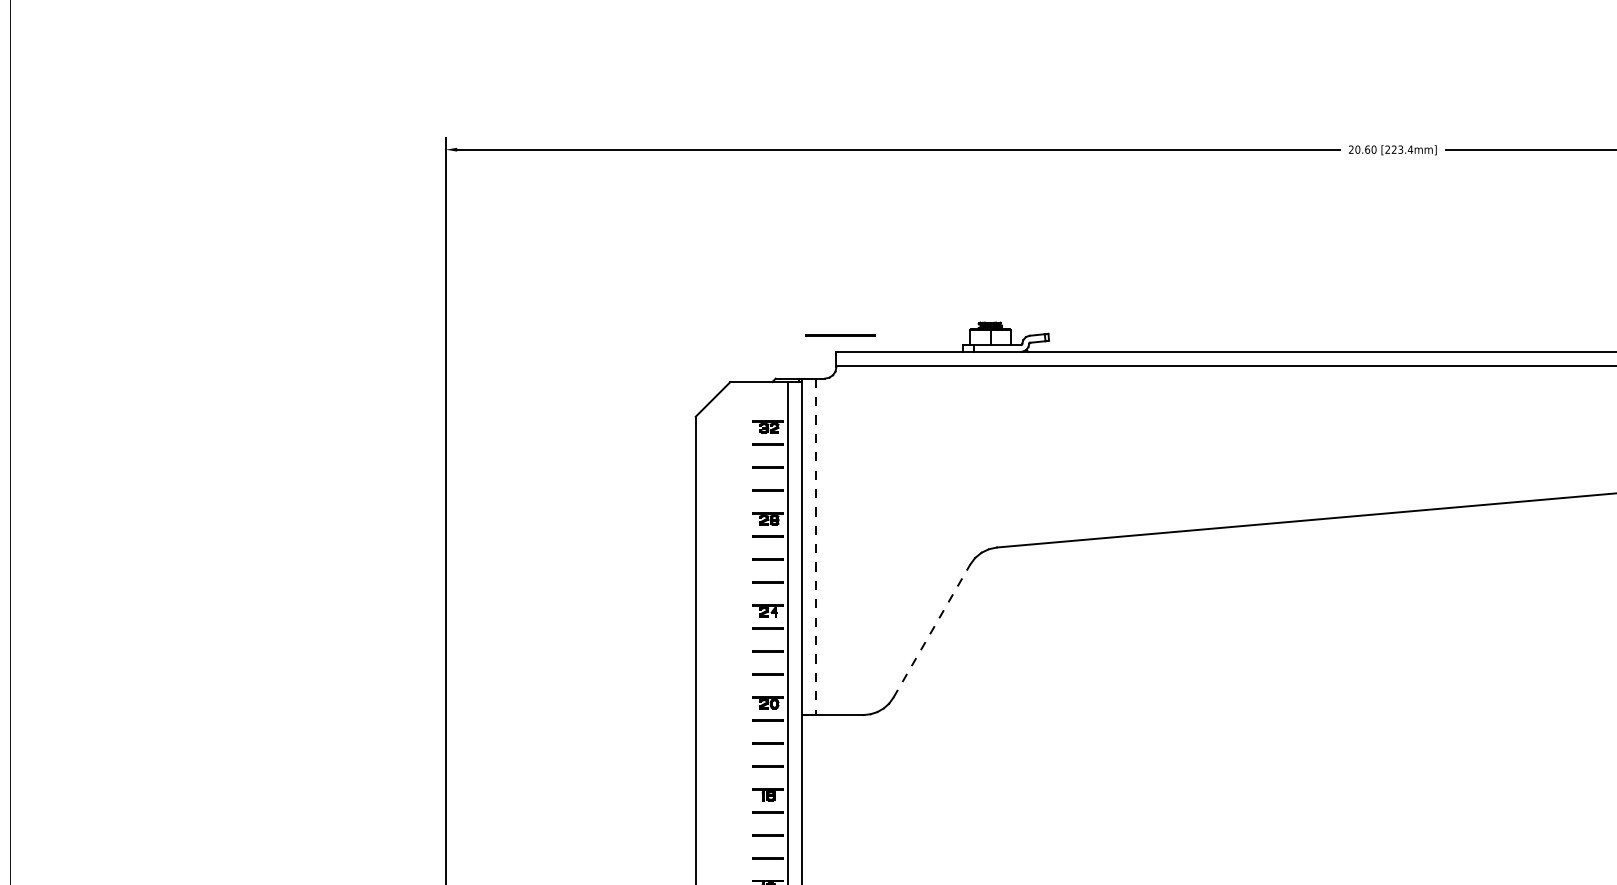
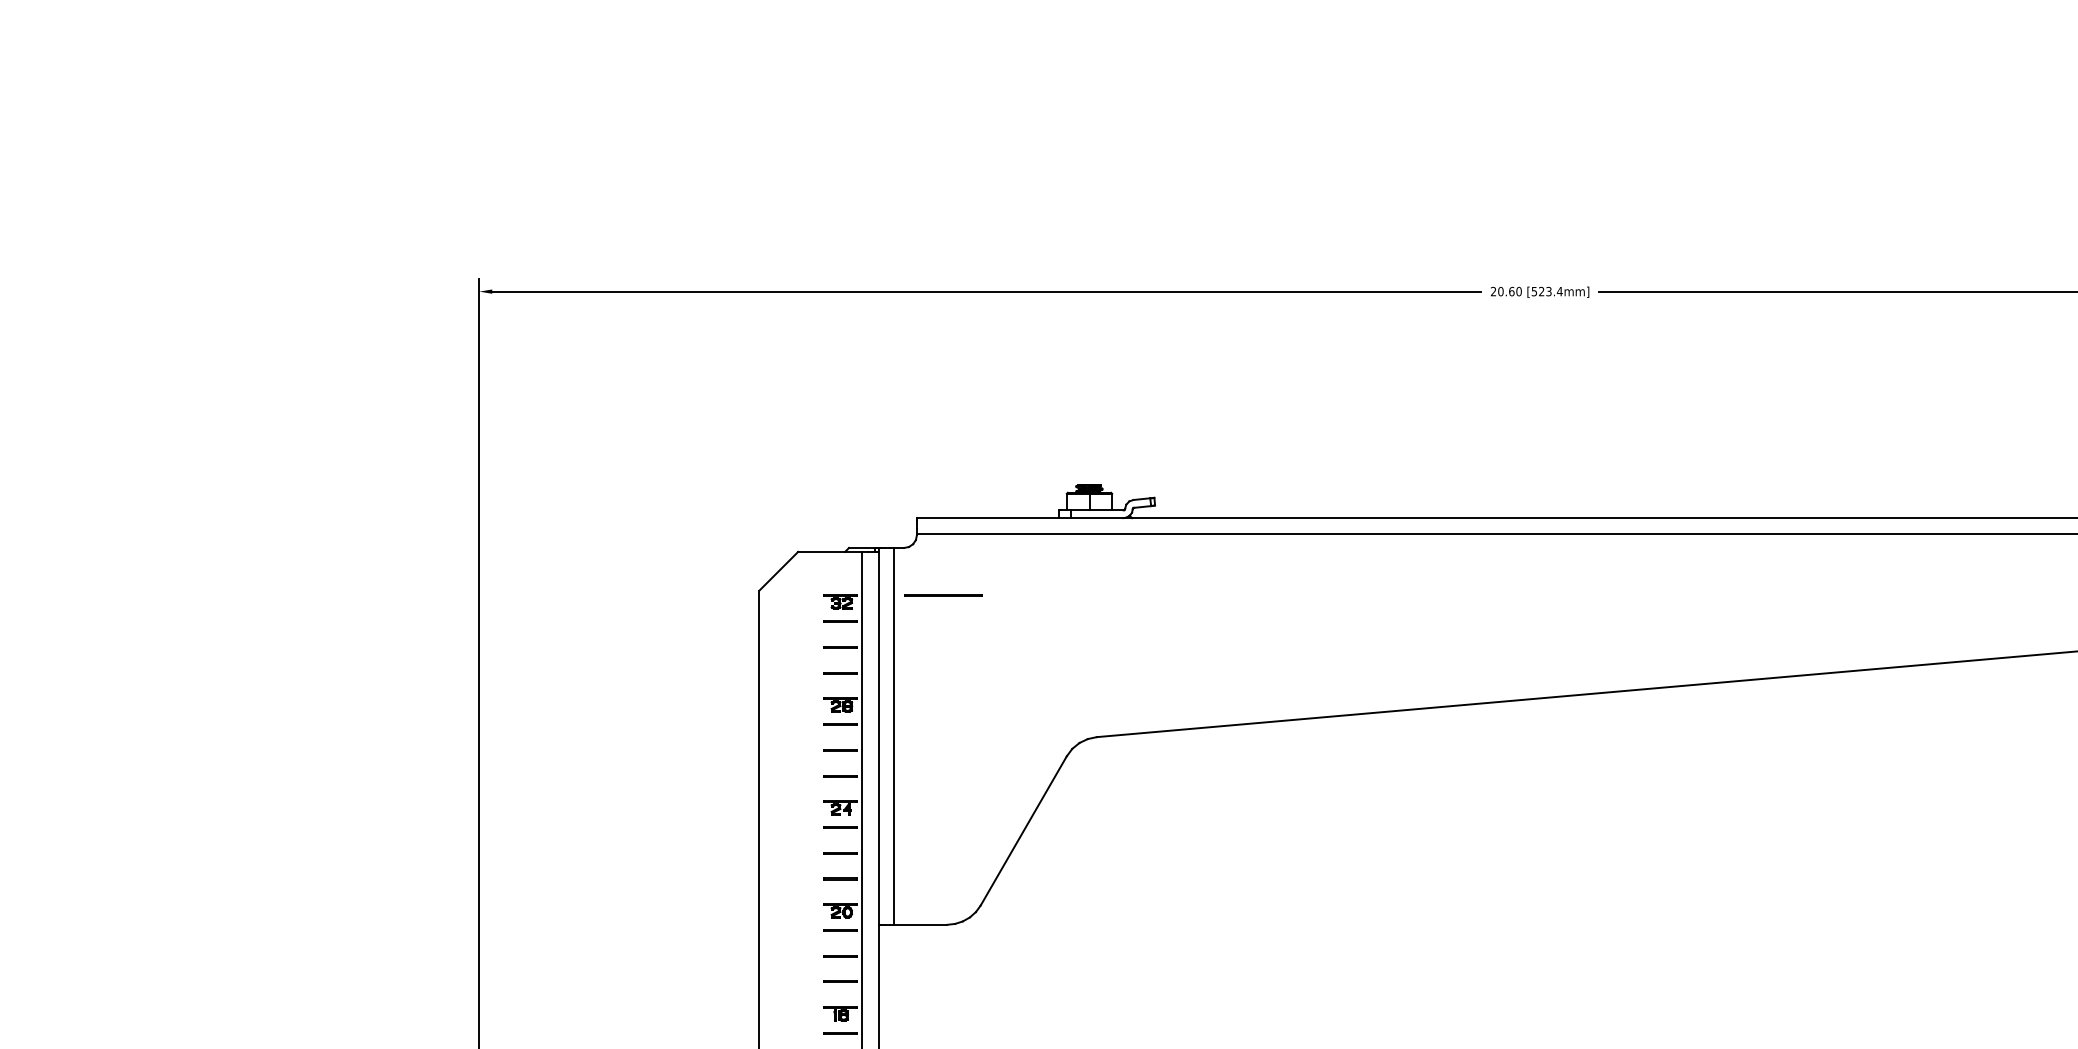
text: (1387, 149) -> (1534, 291), [223.4mm] -> [523.4mm]
line: (840, 335) -> (943, 595), moved
line: (816, 546) -> (894, 736), dashed -> solid
line: (931, 630) -> (1023, 830), dashed -> solid

